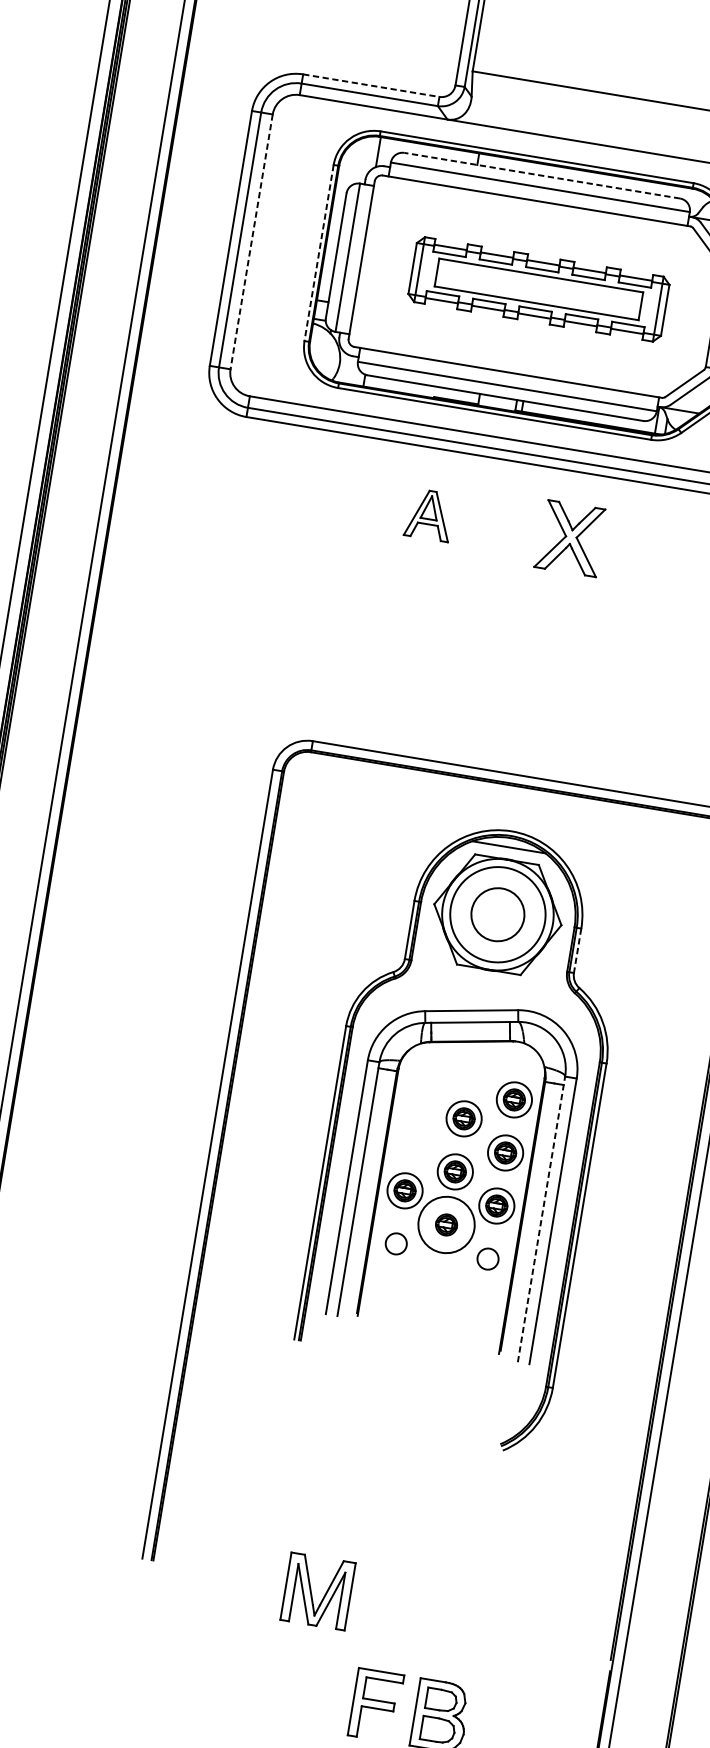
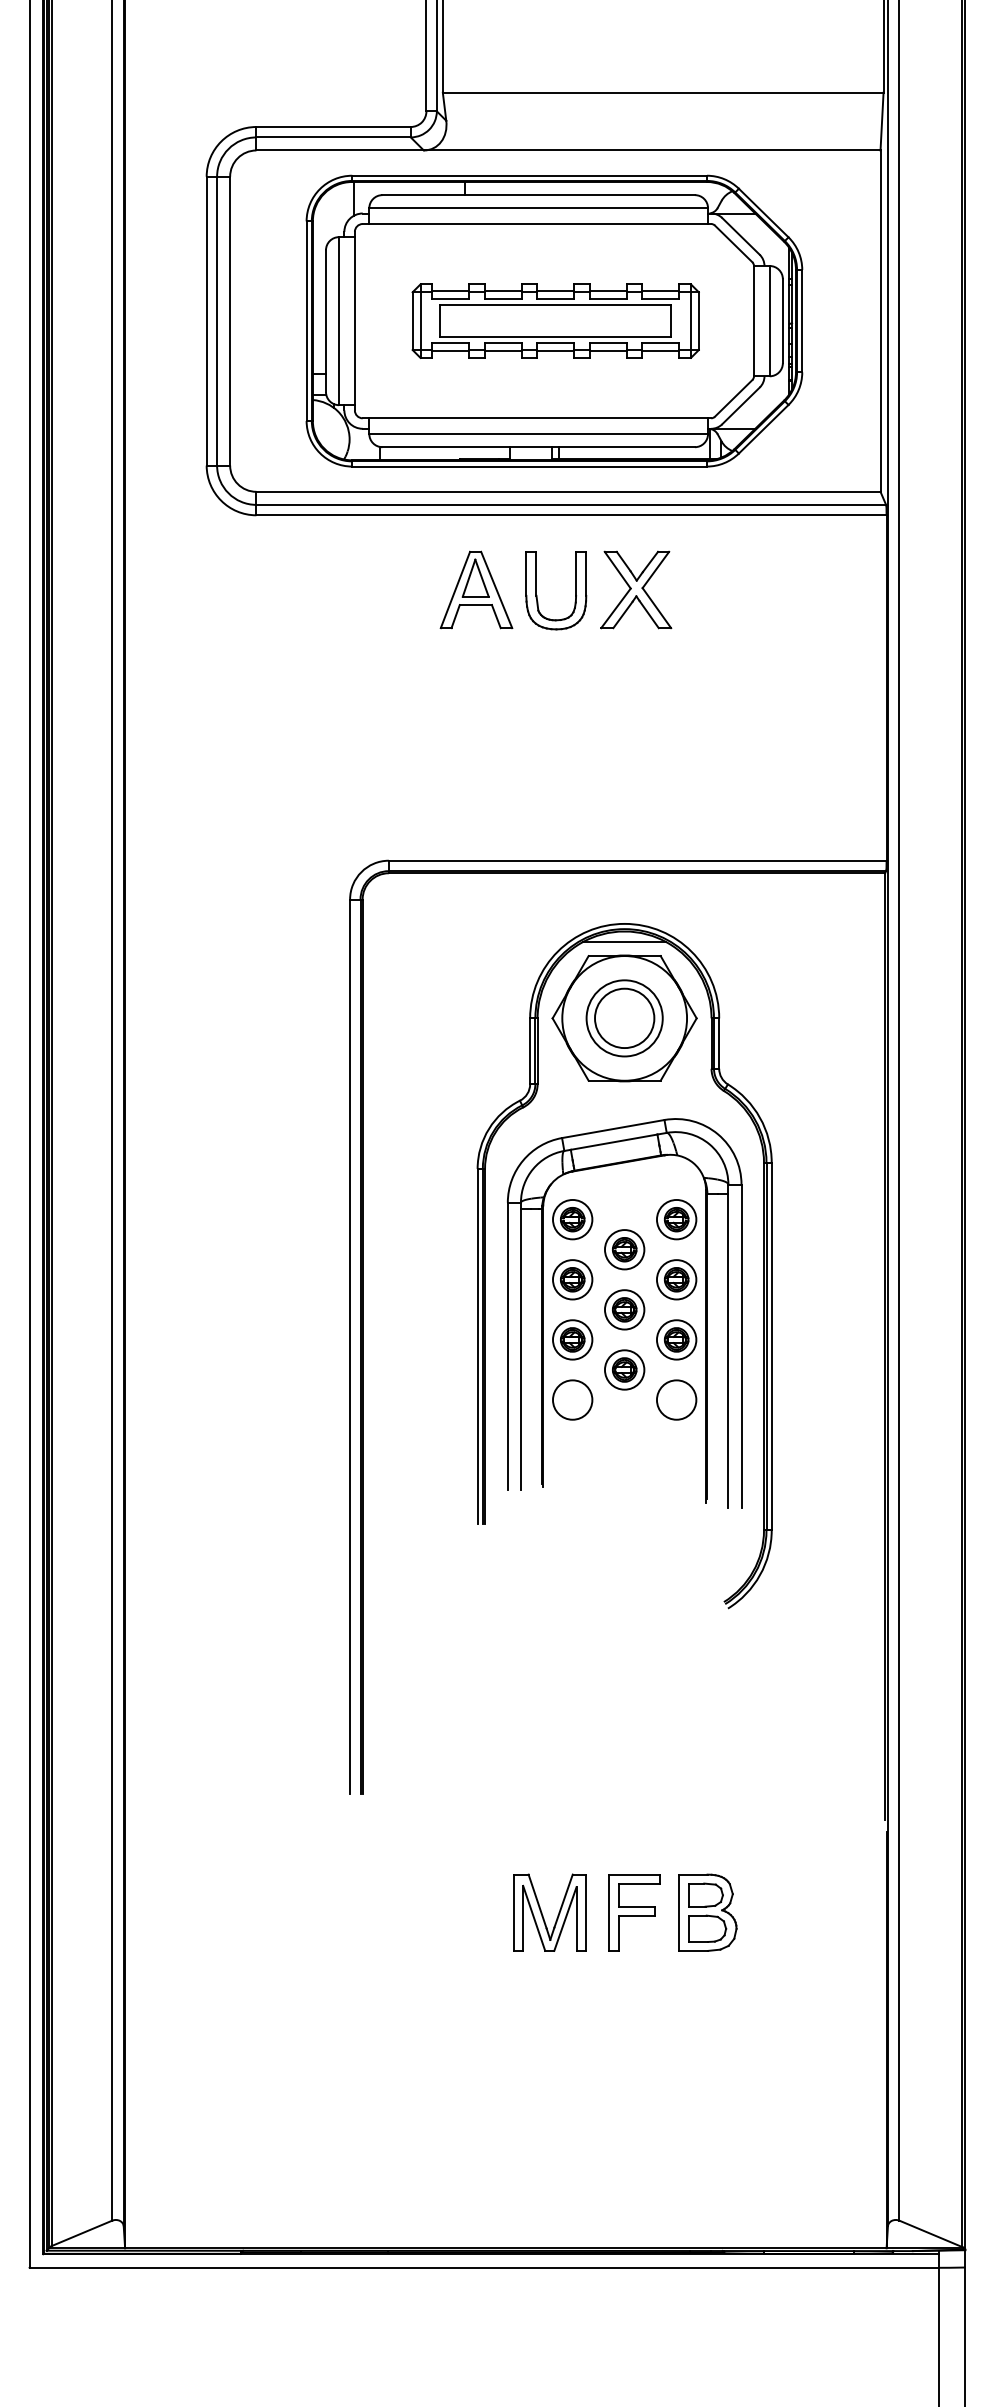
line: (372, 86) -> (334, 127), dashed -> solid
line: (542, 176) -> (538, 195), dashed -> solid
line: (251, 242) -> (230, 321), dashed -> solid
line: (318, 253) -> (306, 321), dashed -> solid
part: (429, 514) -> (476, 589), size x1.43
part: (517, 529) -> (575, 590), added
circle: (497, 914) -> (624, 1018), size x0.71
line: (577, 951) -> (719, 1044), dashed -> solid
part: (422, 1084) -> (572, 1219), added
part: (413, 1137) -> (572, 1279), added
line: (541, 1219) -> (728, 1346), dashed -> solid
circle: (446, 1224) -> (624, 1369), size x0.62
circle: (396, 1243) -> (572, 1399), size x1.67
circle: (487, 1258) -> (676, 1399), size x1.67
part: (312, 1592) -> (543, 1915), moved

